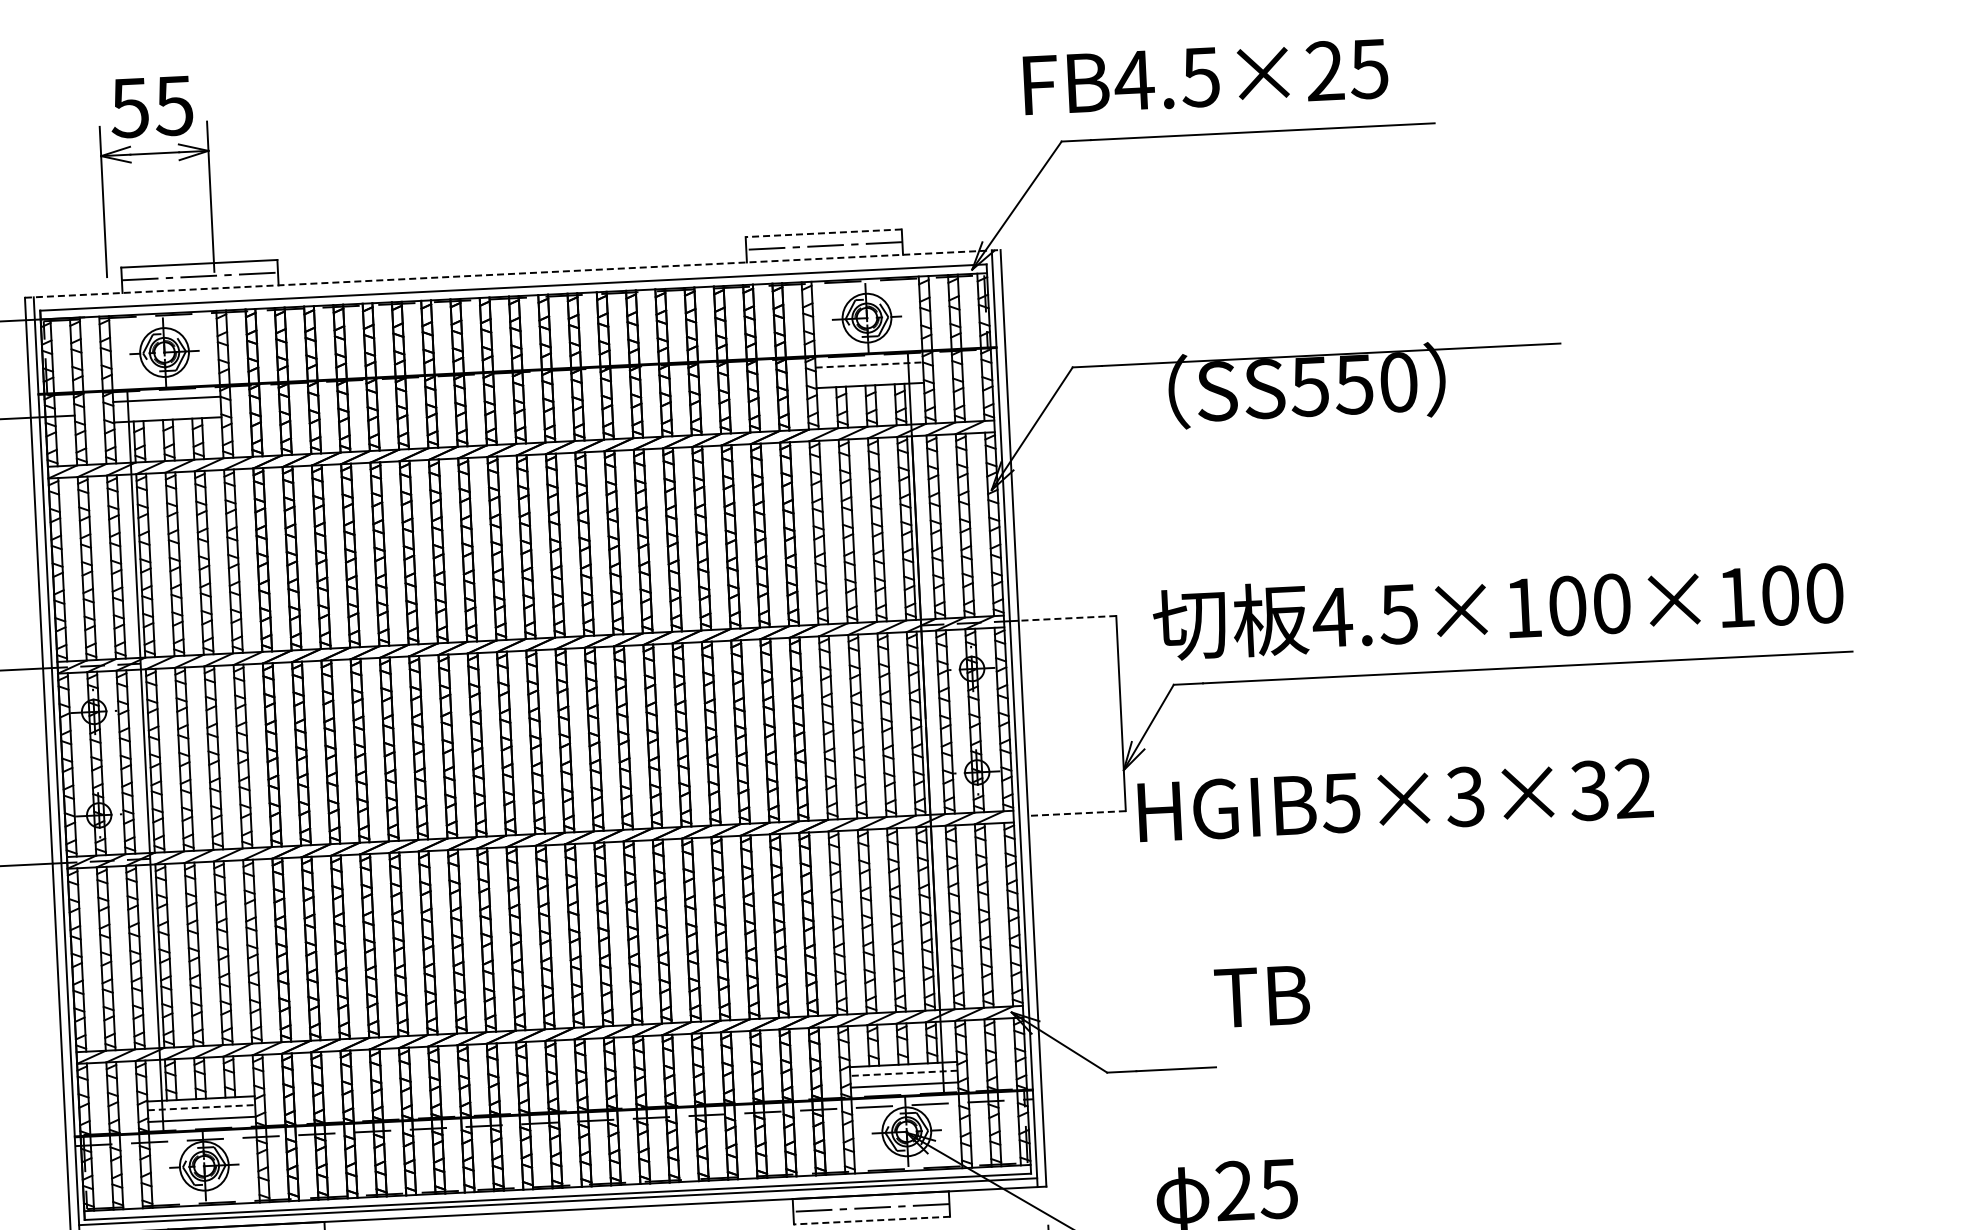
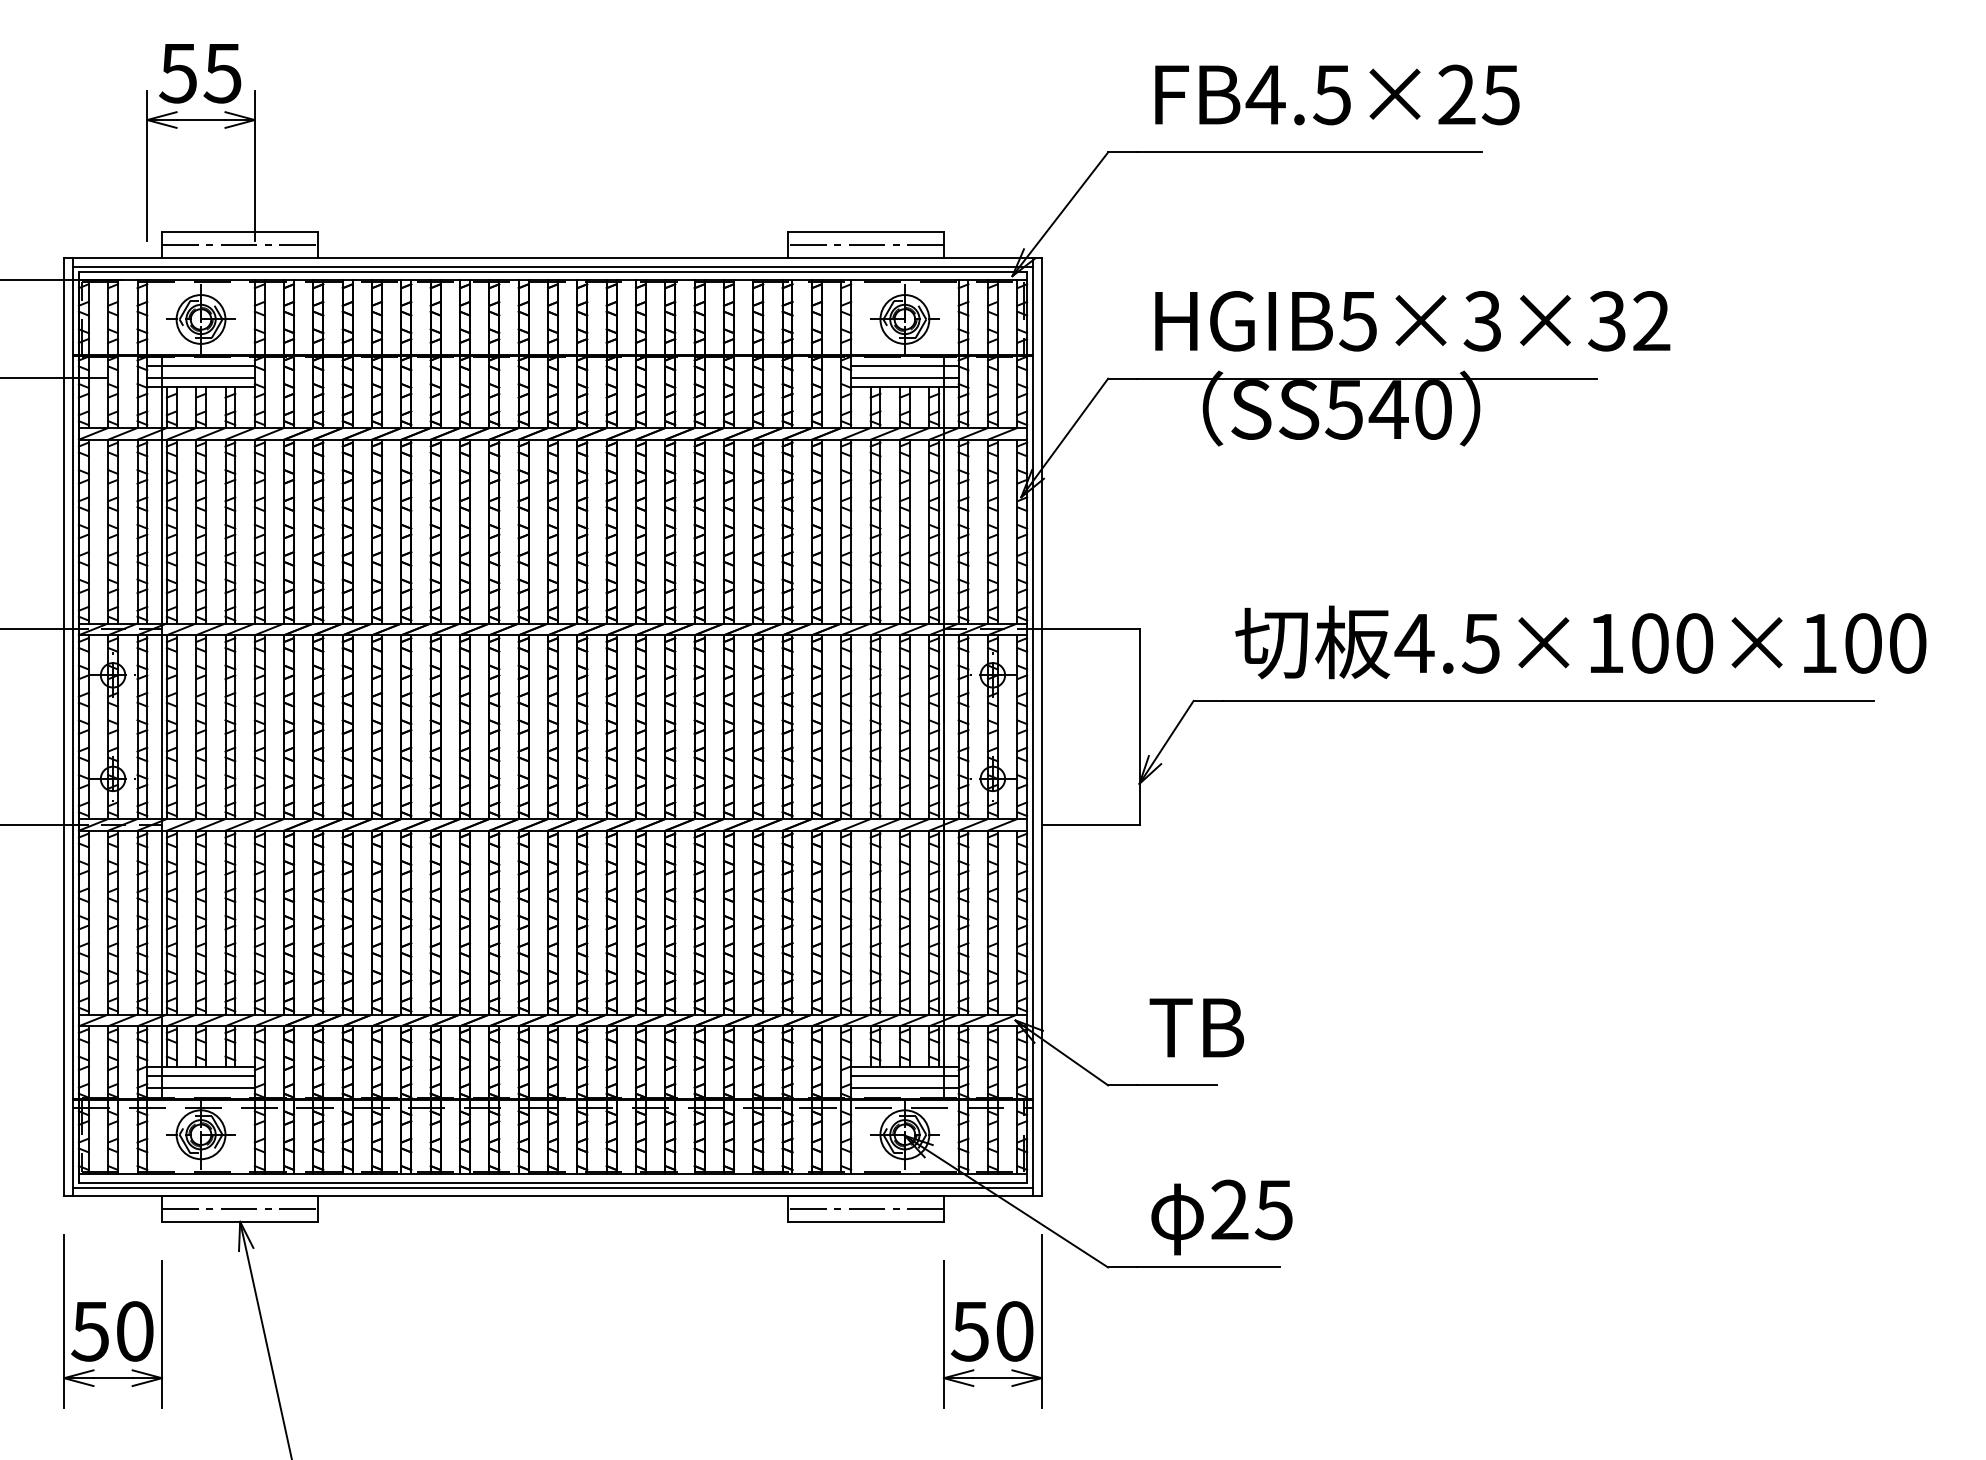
text: (1205, 76) -> (1337, 94), moved
line: (823, 233) -> (865, 232), dashed -> solid
line: (512, 273) -> (552, 257), dashed -> solid
line: (512, 282) -> (552, 266), added
line: (868, 365) -> (904, 366), dashed -> solid
line: (869, 377) -> (904, 378), added
text: (1354, 384) -> (1388, 409), SS550 -> SS540
line: (166, 411) -> (200, 378), added
text: (1498, 608) -> (1580, 642), moved
line: (1067, 618) -> (1090, 629), dashed -> solid
text: (1395, 800) -> (1412, 321), moved
line: (1076, 813) -> (1090, 824), dashed -> solid
text: (1261, 996) -> (1196, 1027), moved
line: (903, 1073) -> (904, 1076), dashed -> solid
line: (201, 1108) -> (201, 1076), dashed -> solid
line: (871, 1220) -> (865, 1221), dashed -> solid

